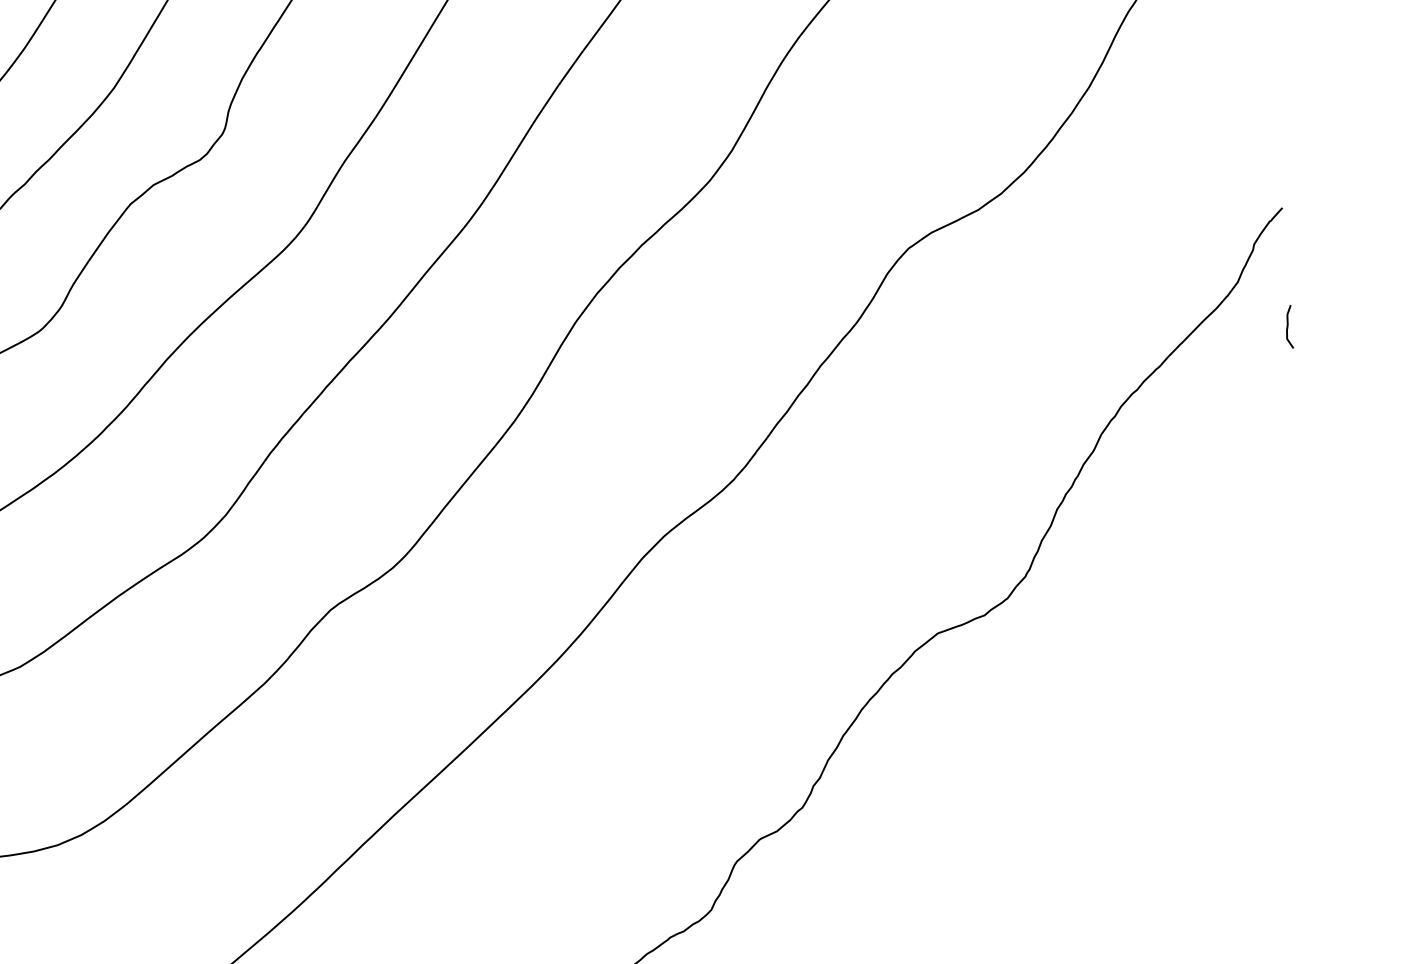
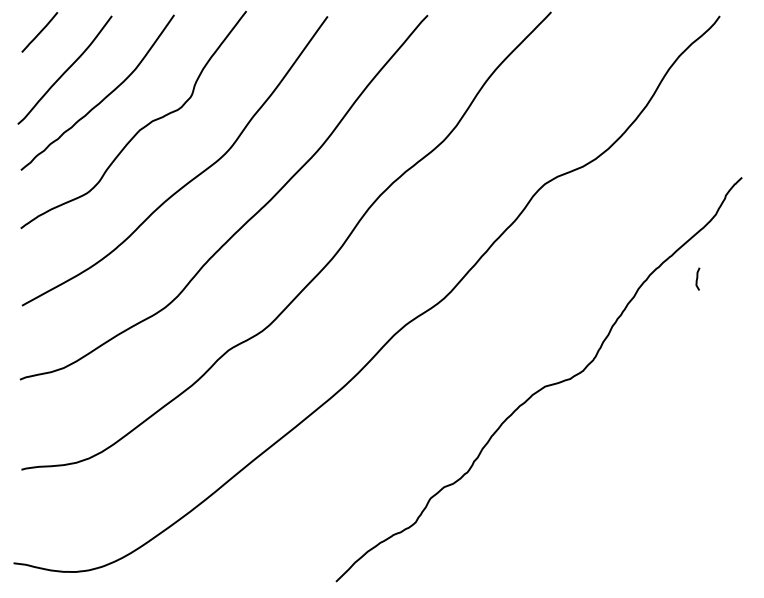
curve: (1288, 325) -> (697, 278), moved

